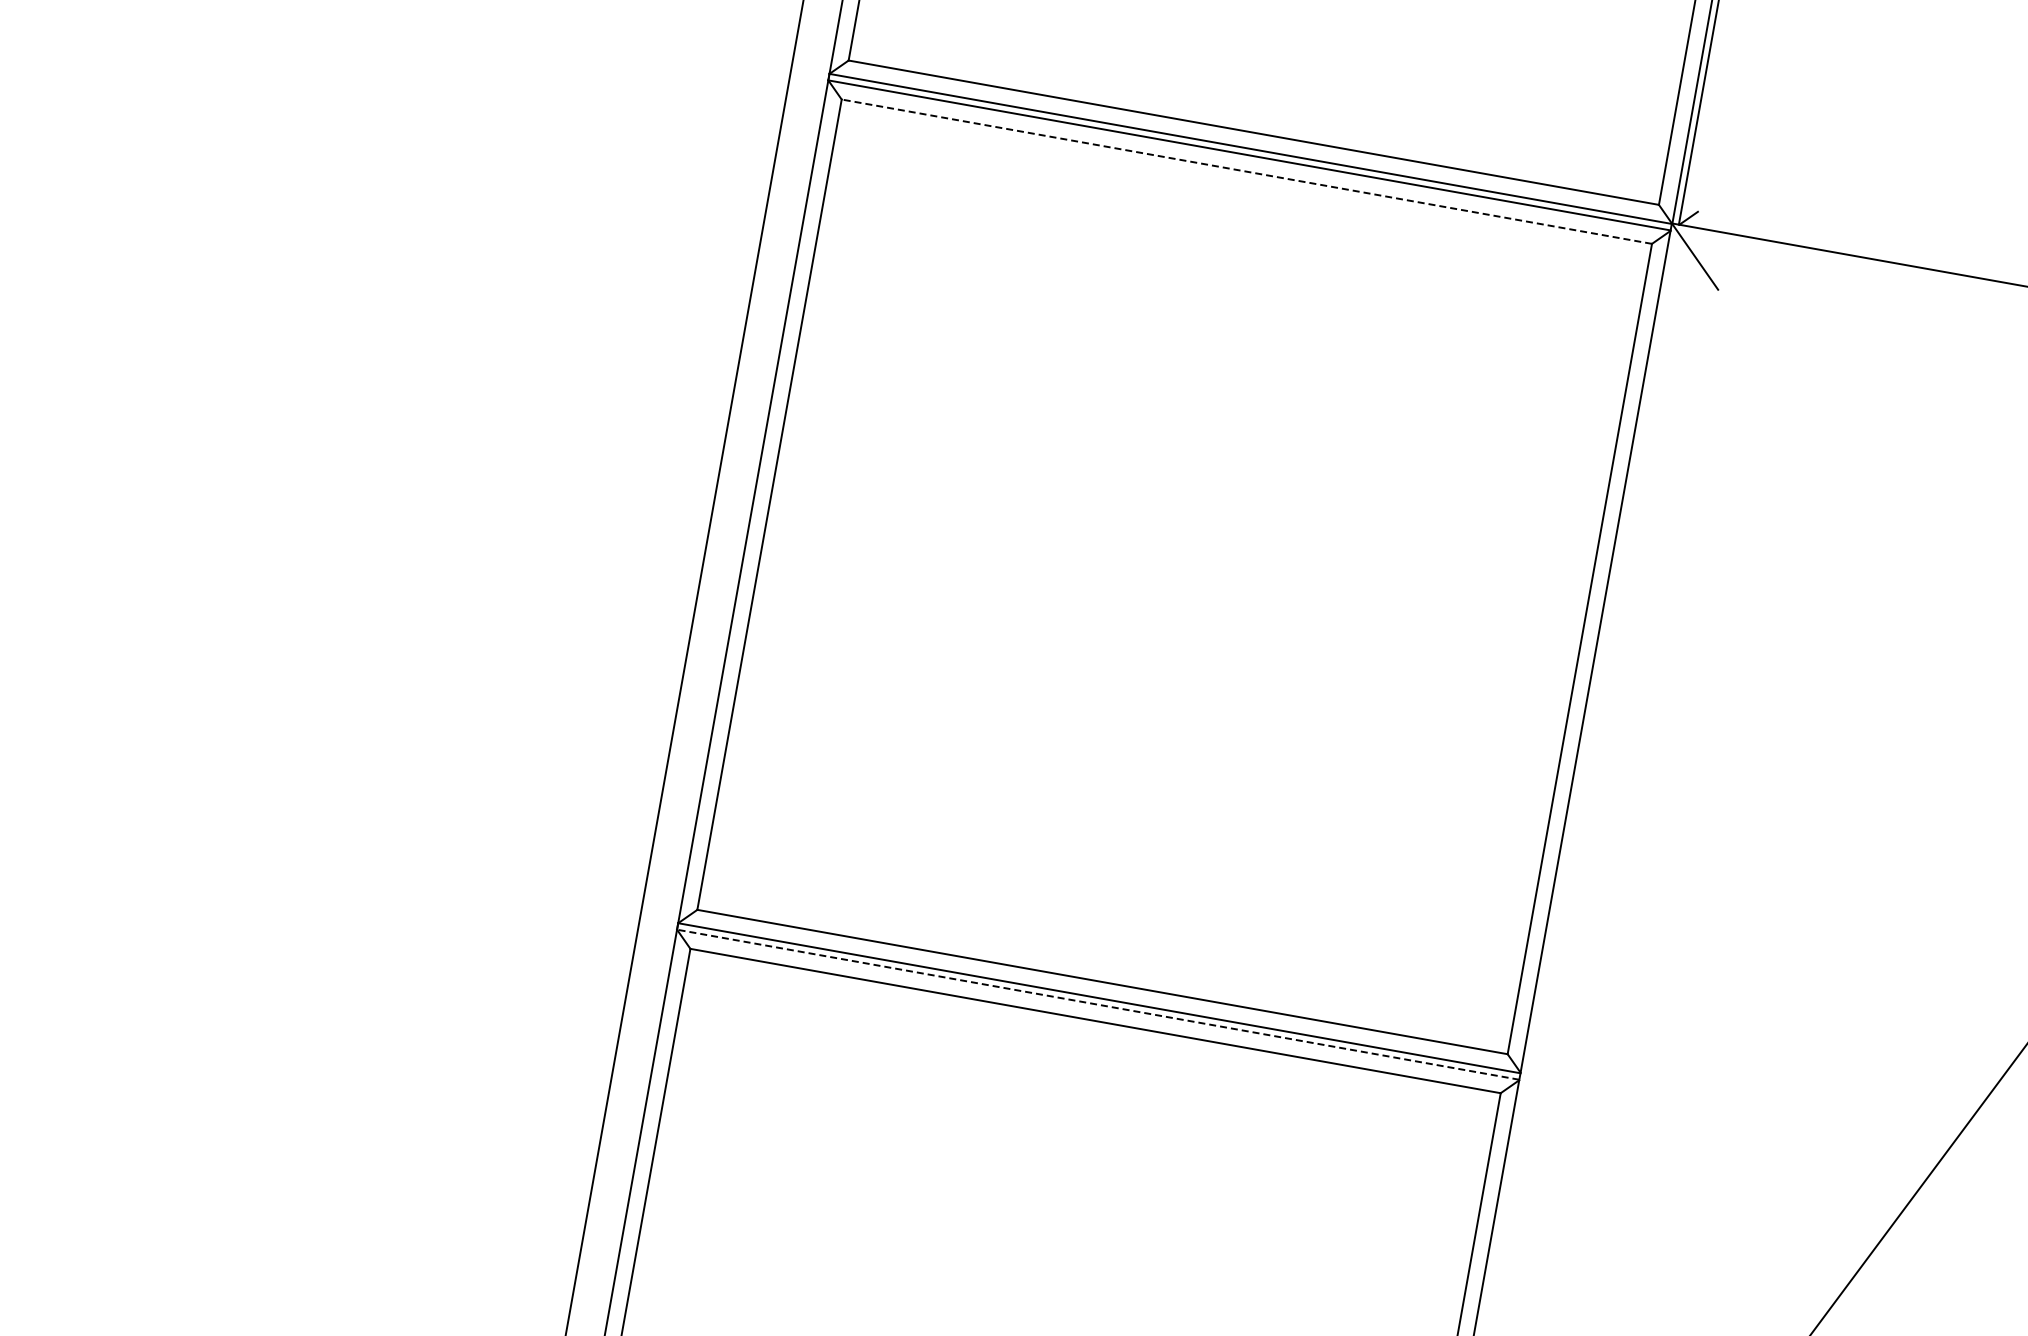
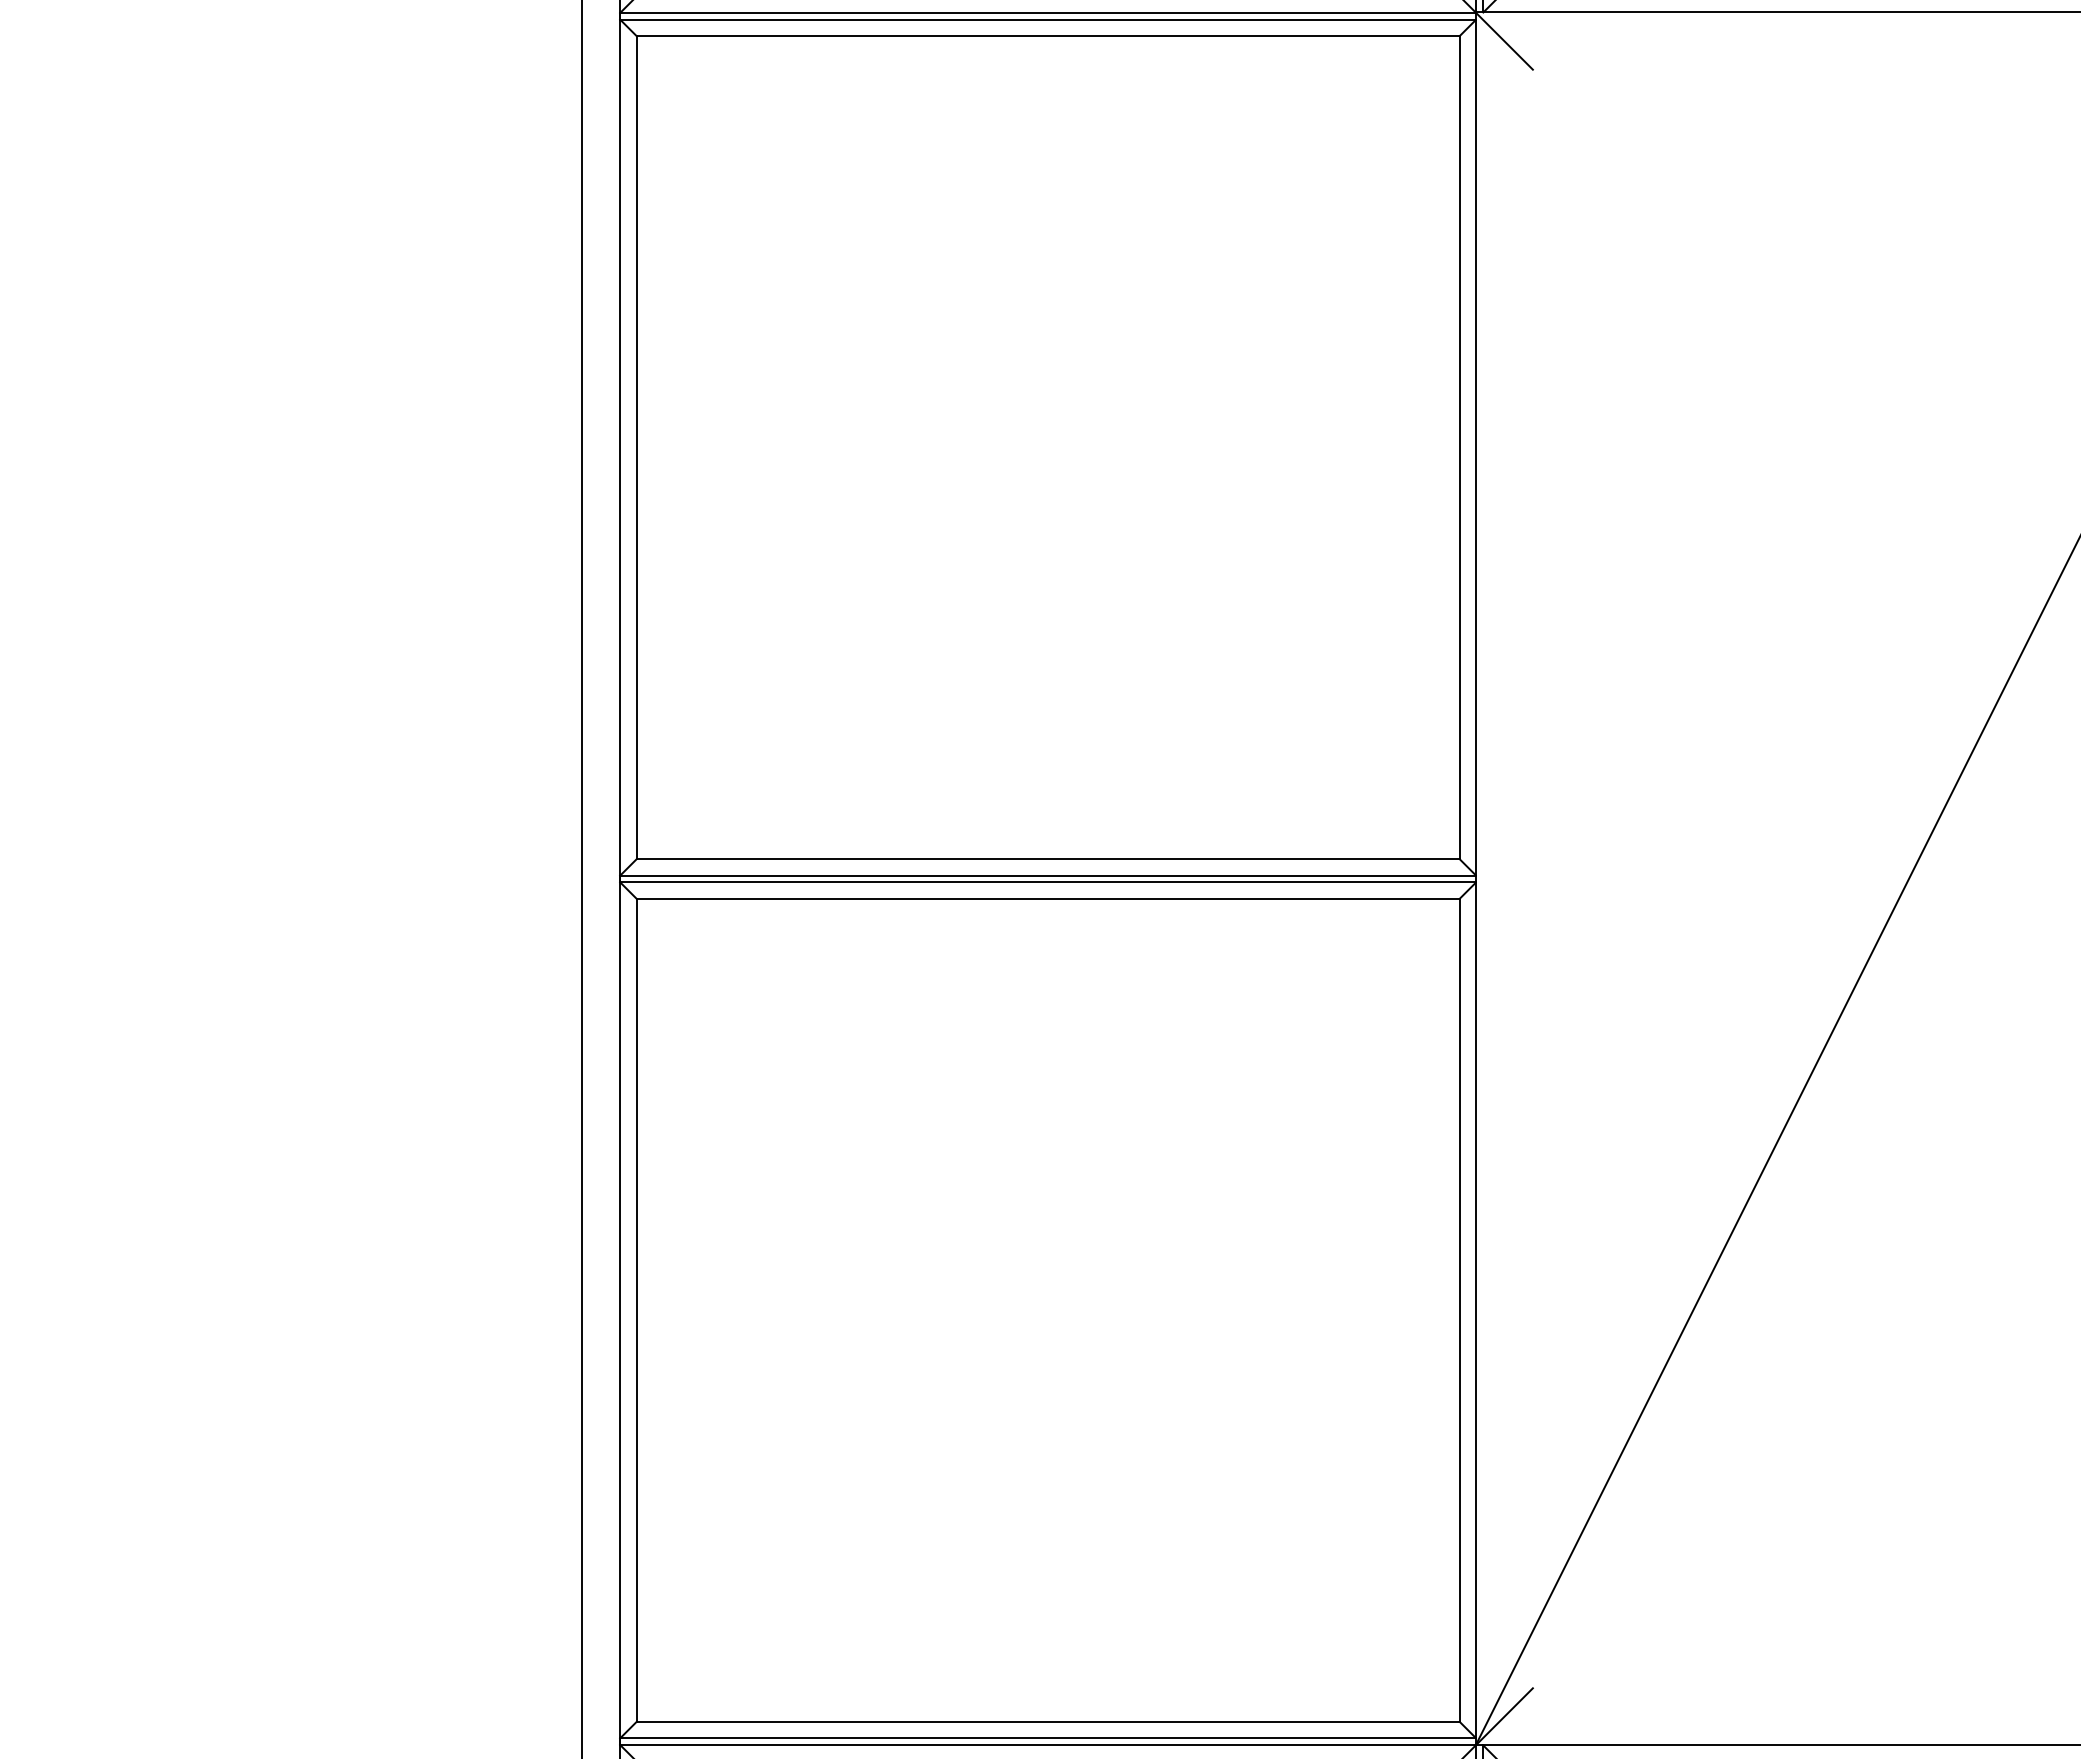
line: (1247, 172) -> (1048, 36), dashed -> solid
line: (1097, 1004) -> (1047, 882), dashed -> solid

